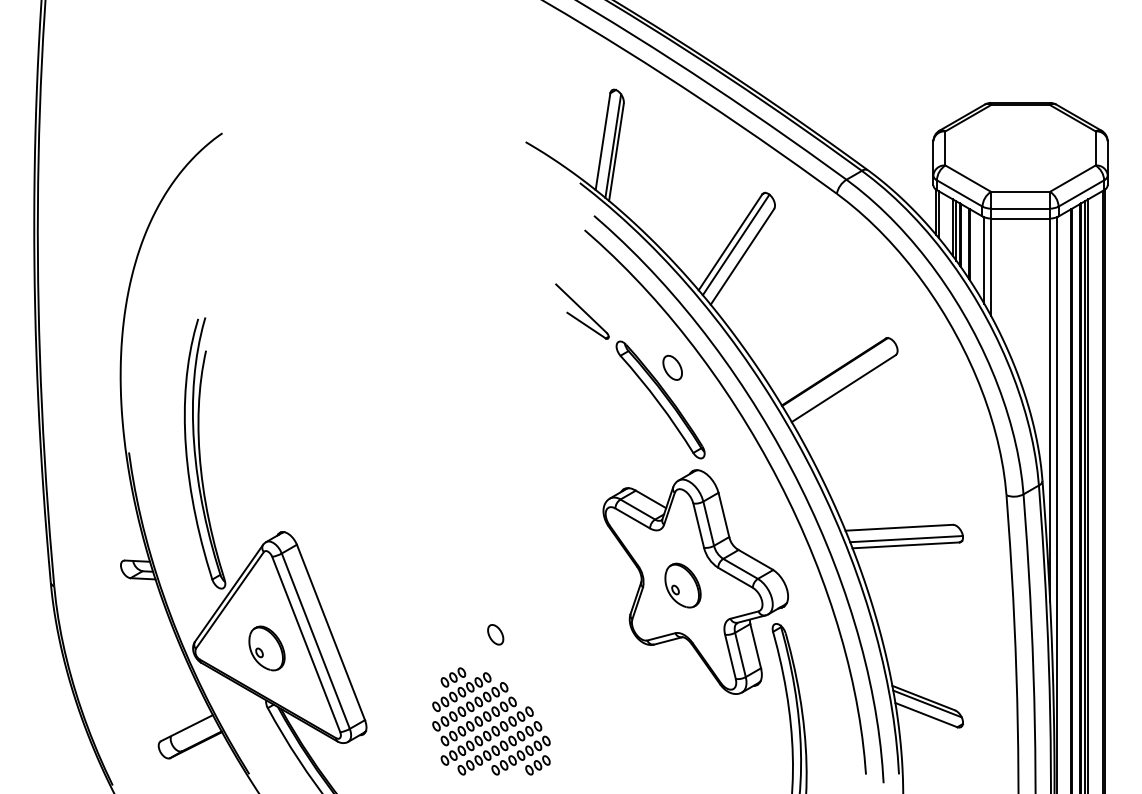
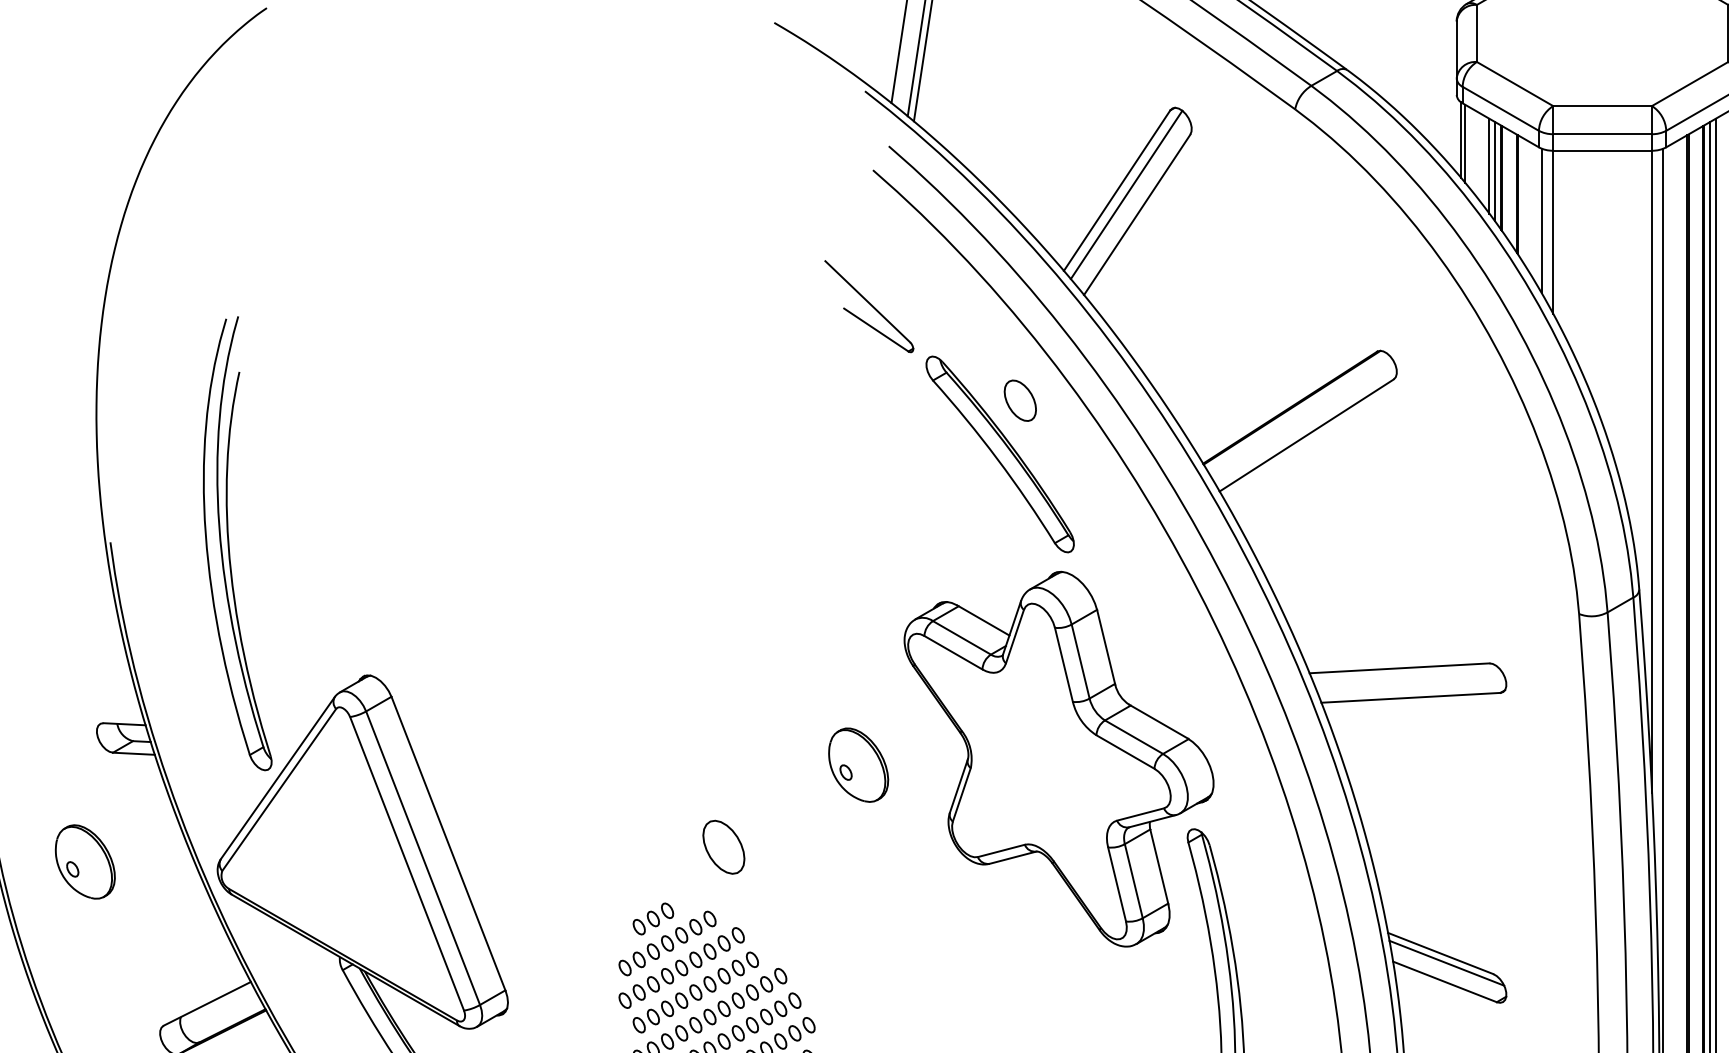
line: (906, 539) -> (1411, 687), removed
part: (682, 585) -> (857, 764), moved
part: (495, 634) -> (723, 846), size x1.6
part: (266, 648) -> (84, 862), moved

